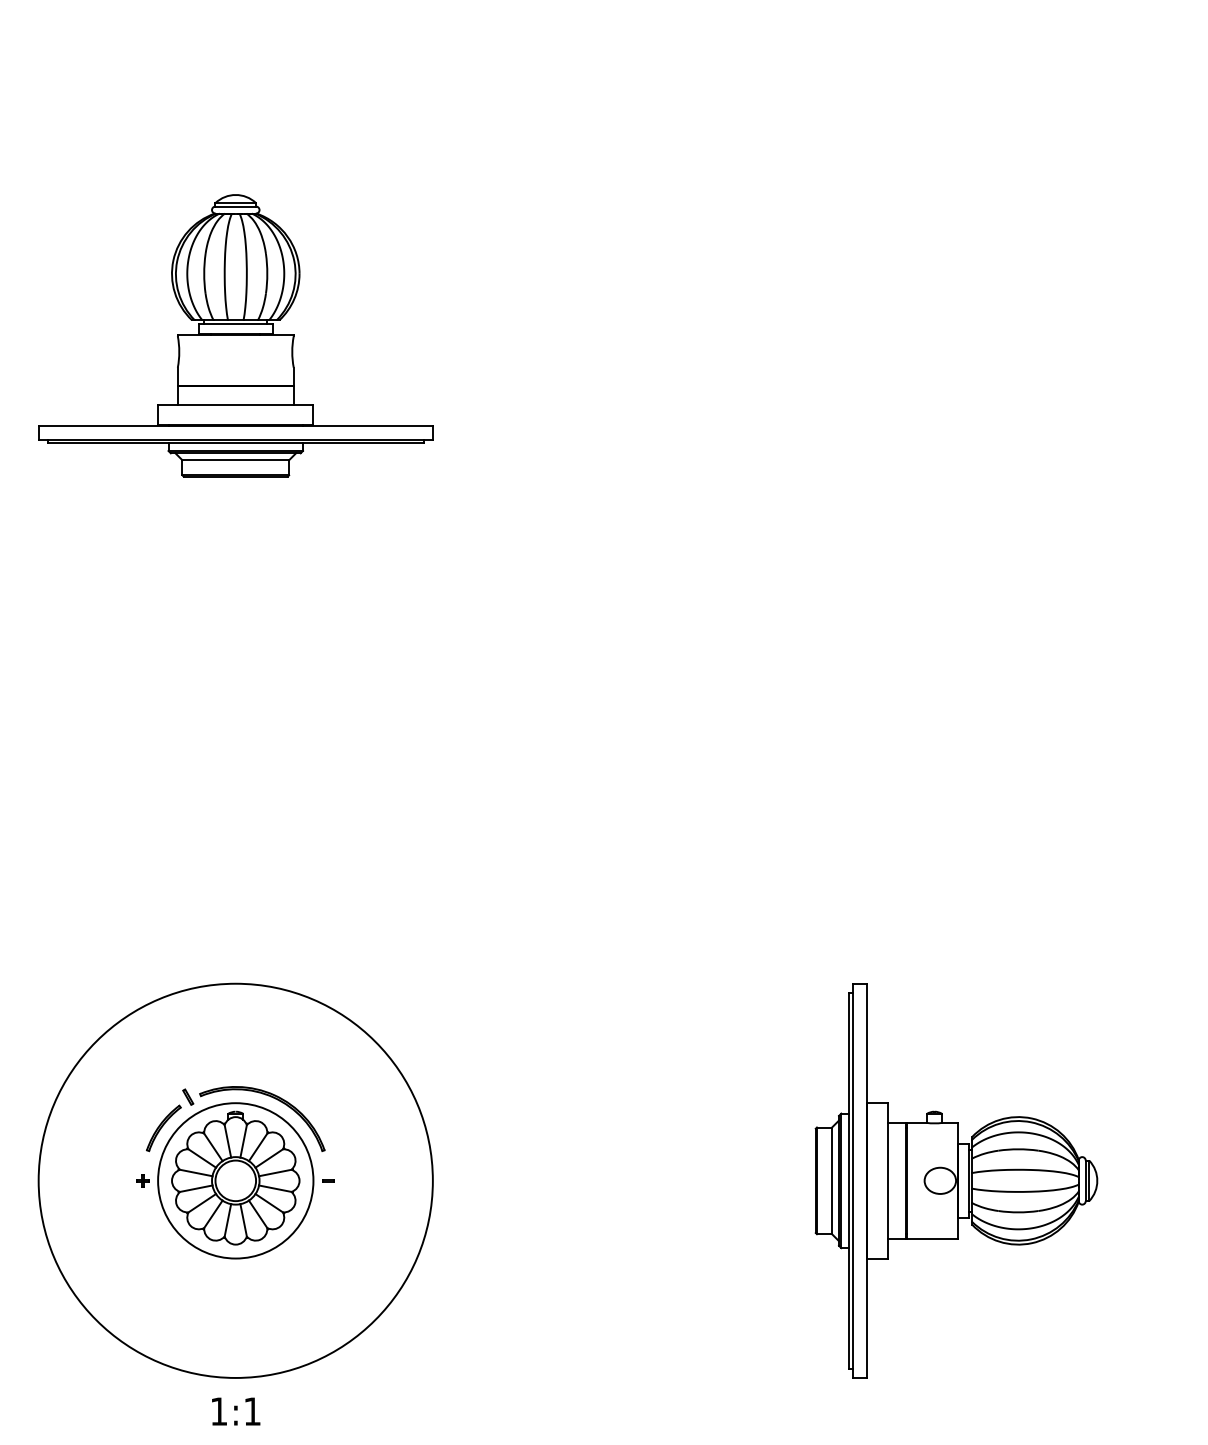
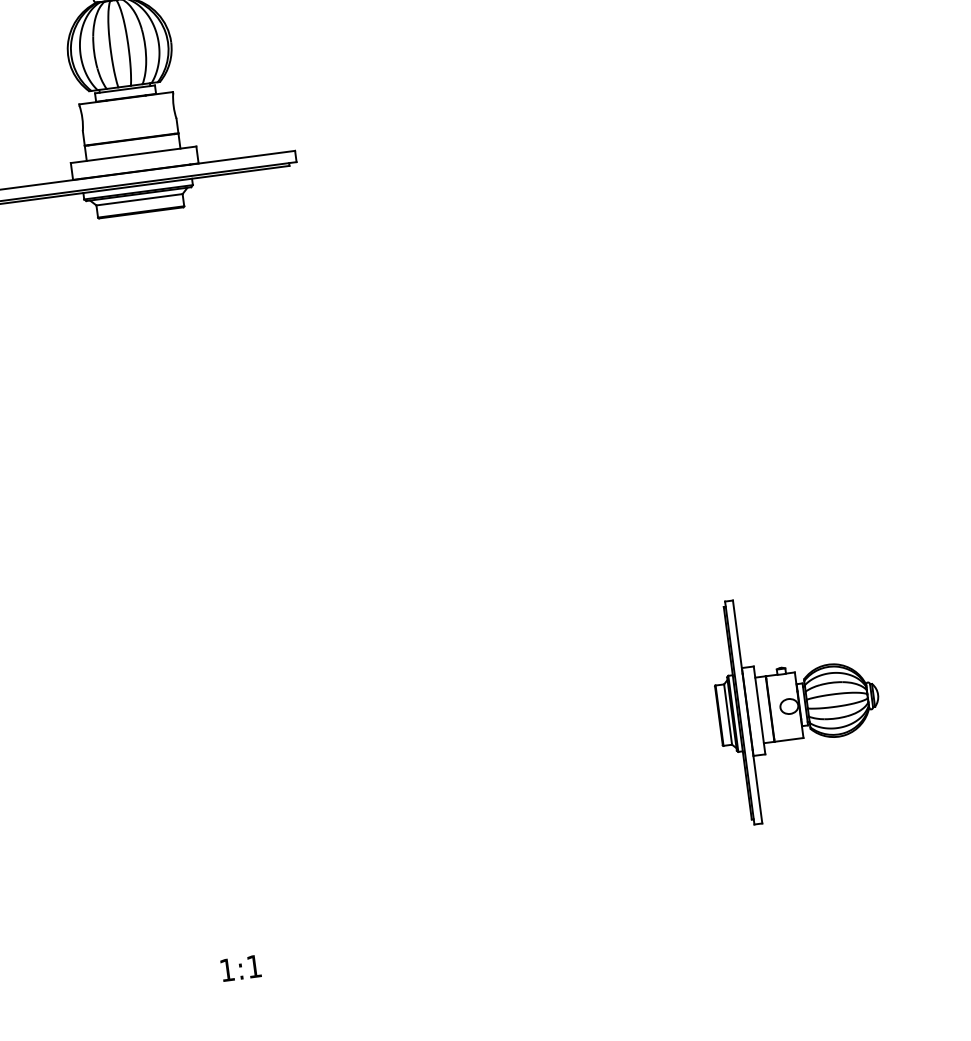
part: (235, 1180) -> (215, 781), removed
part: (956, 1180) -> (798, 704), size x0.7

